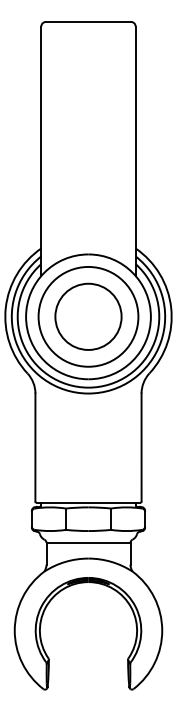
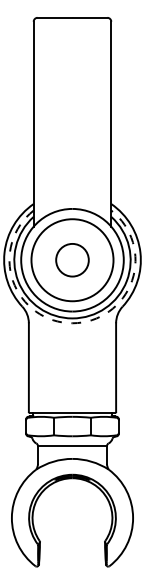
circle: (88, 316) -> (72, 259), size x0.6
arc: (88, 393) -> (72, 323), solid -> dashed

